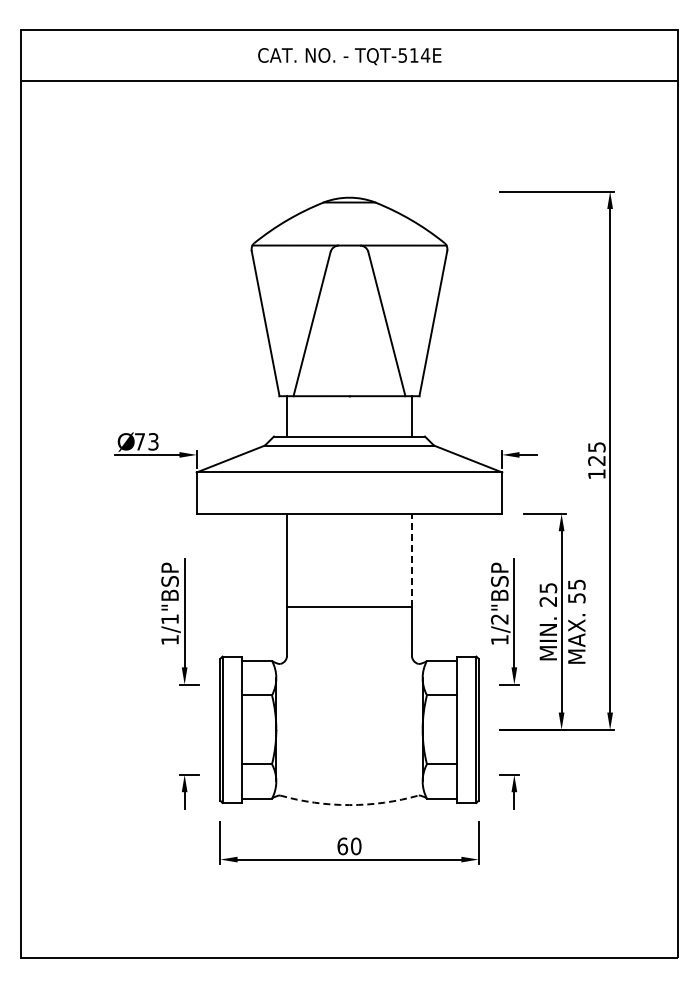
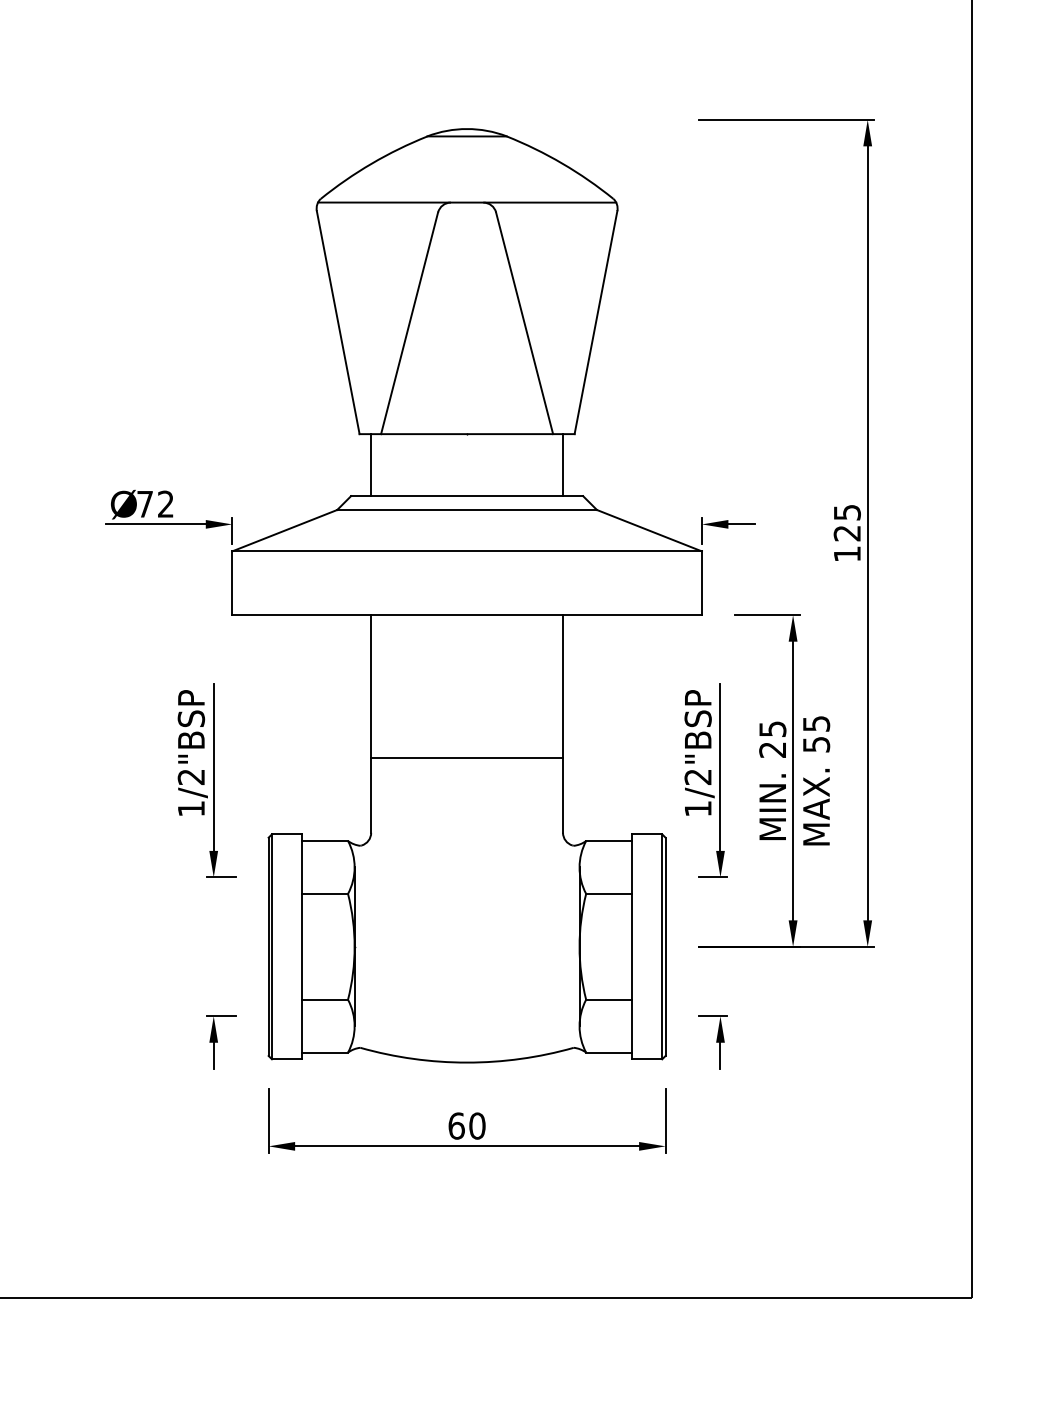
text: (153, 441) -> (165, 503), 73 -> 72
line: (411, 560) -> (562, 686), dashed -> solid
text: (169, 619) -> (190, 777), 1/1"BSP -> 1/2"BSP
arc: (349, 805) -> (467, 1063), dashed -> solid

